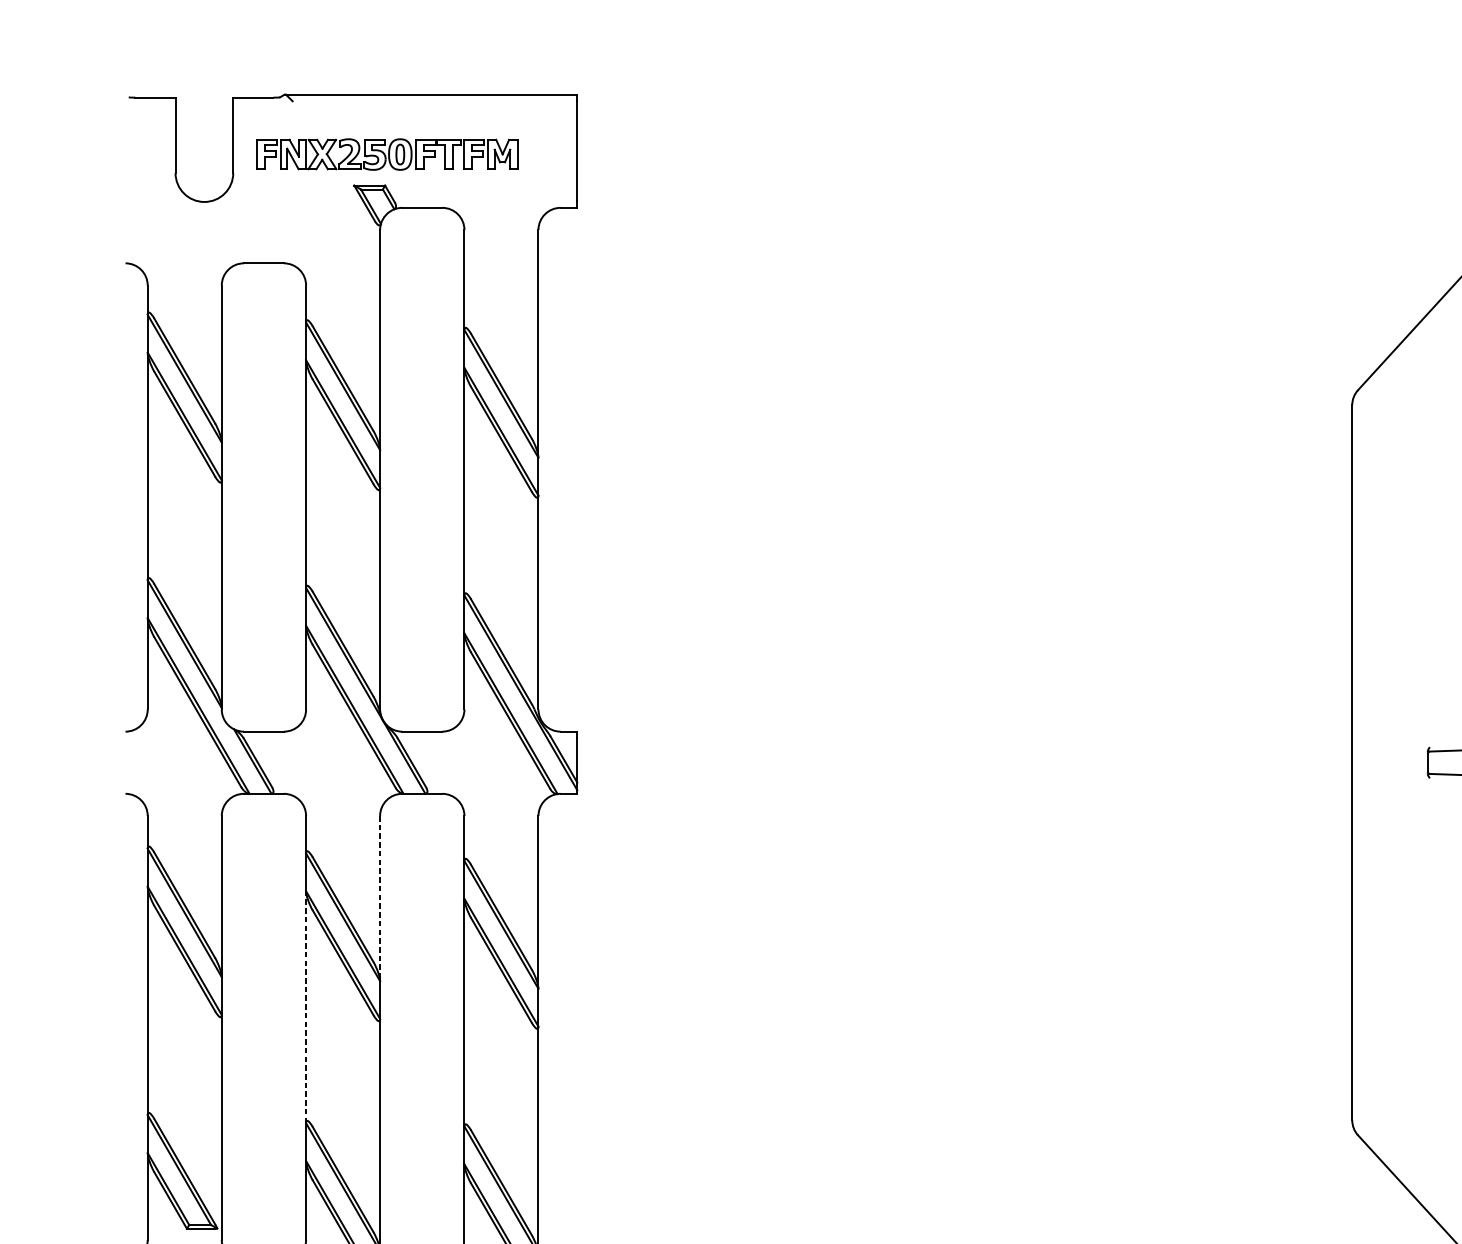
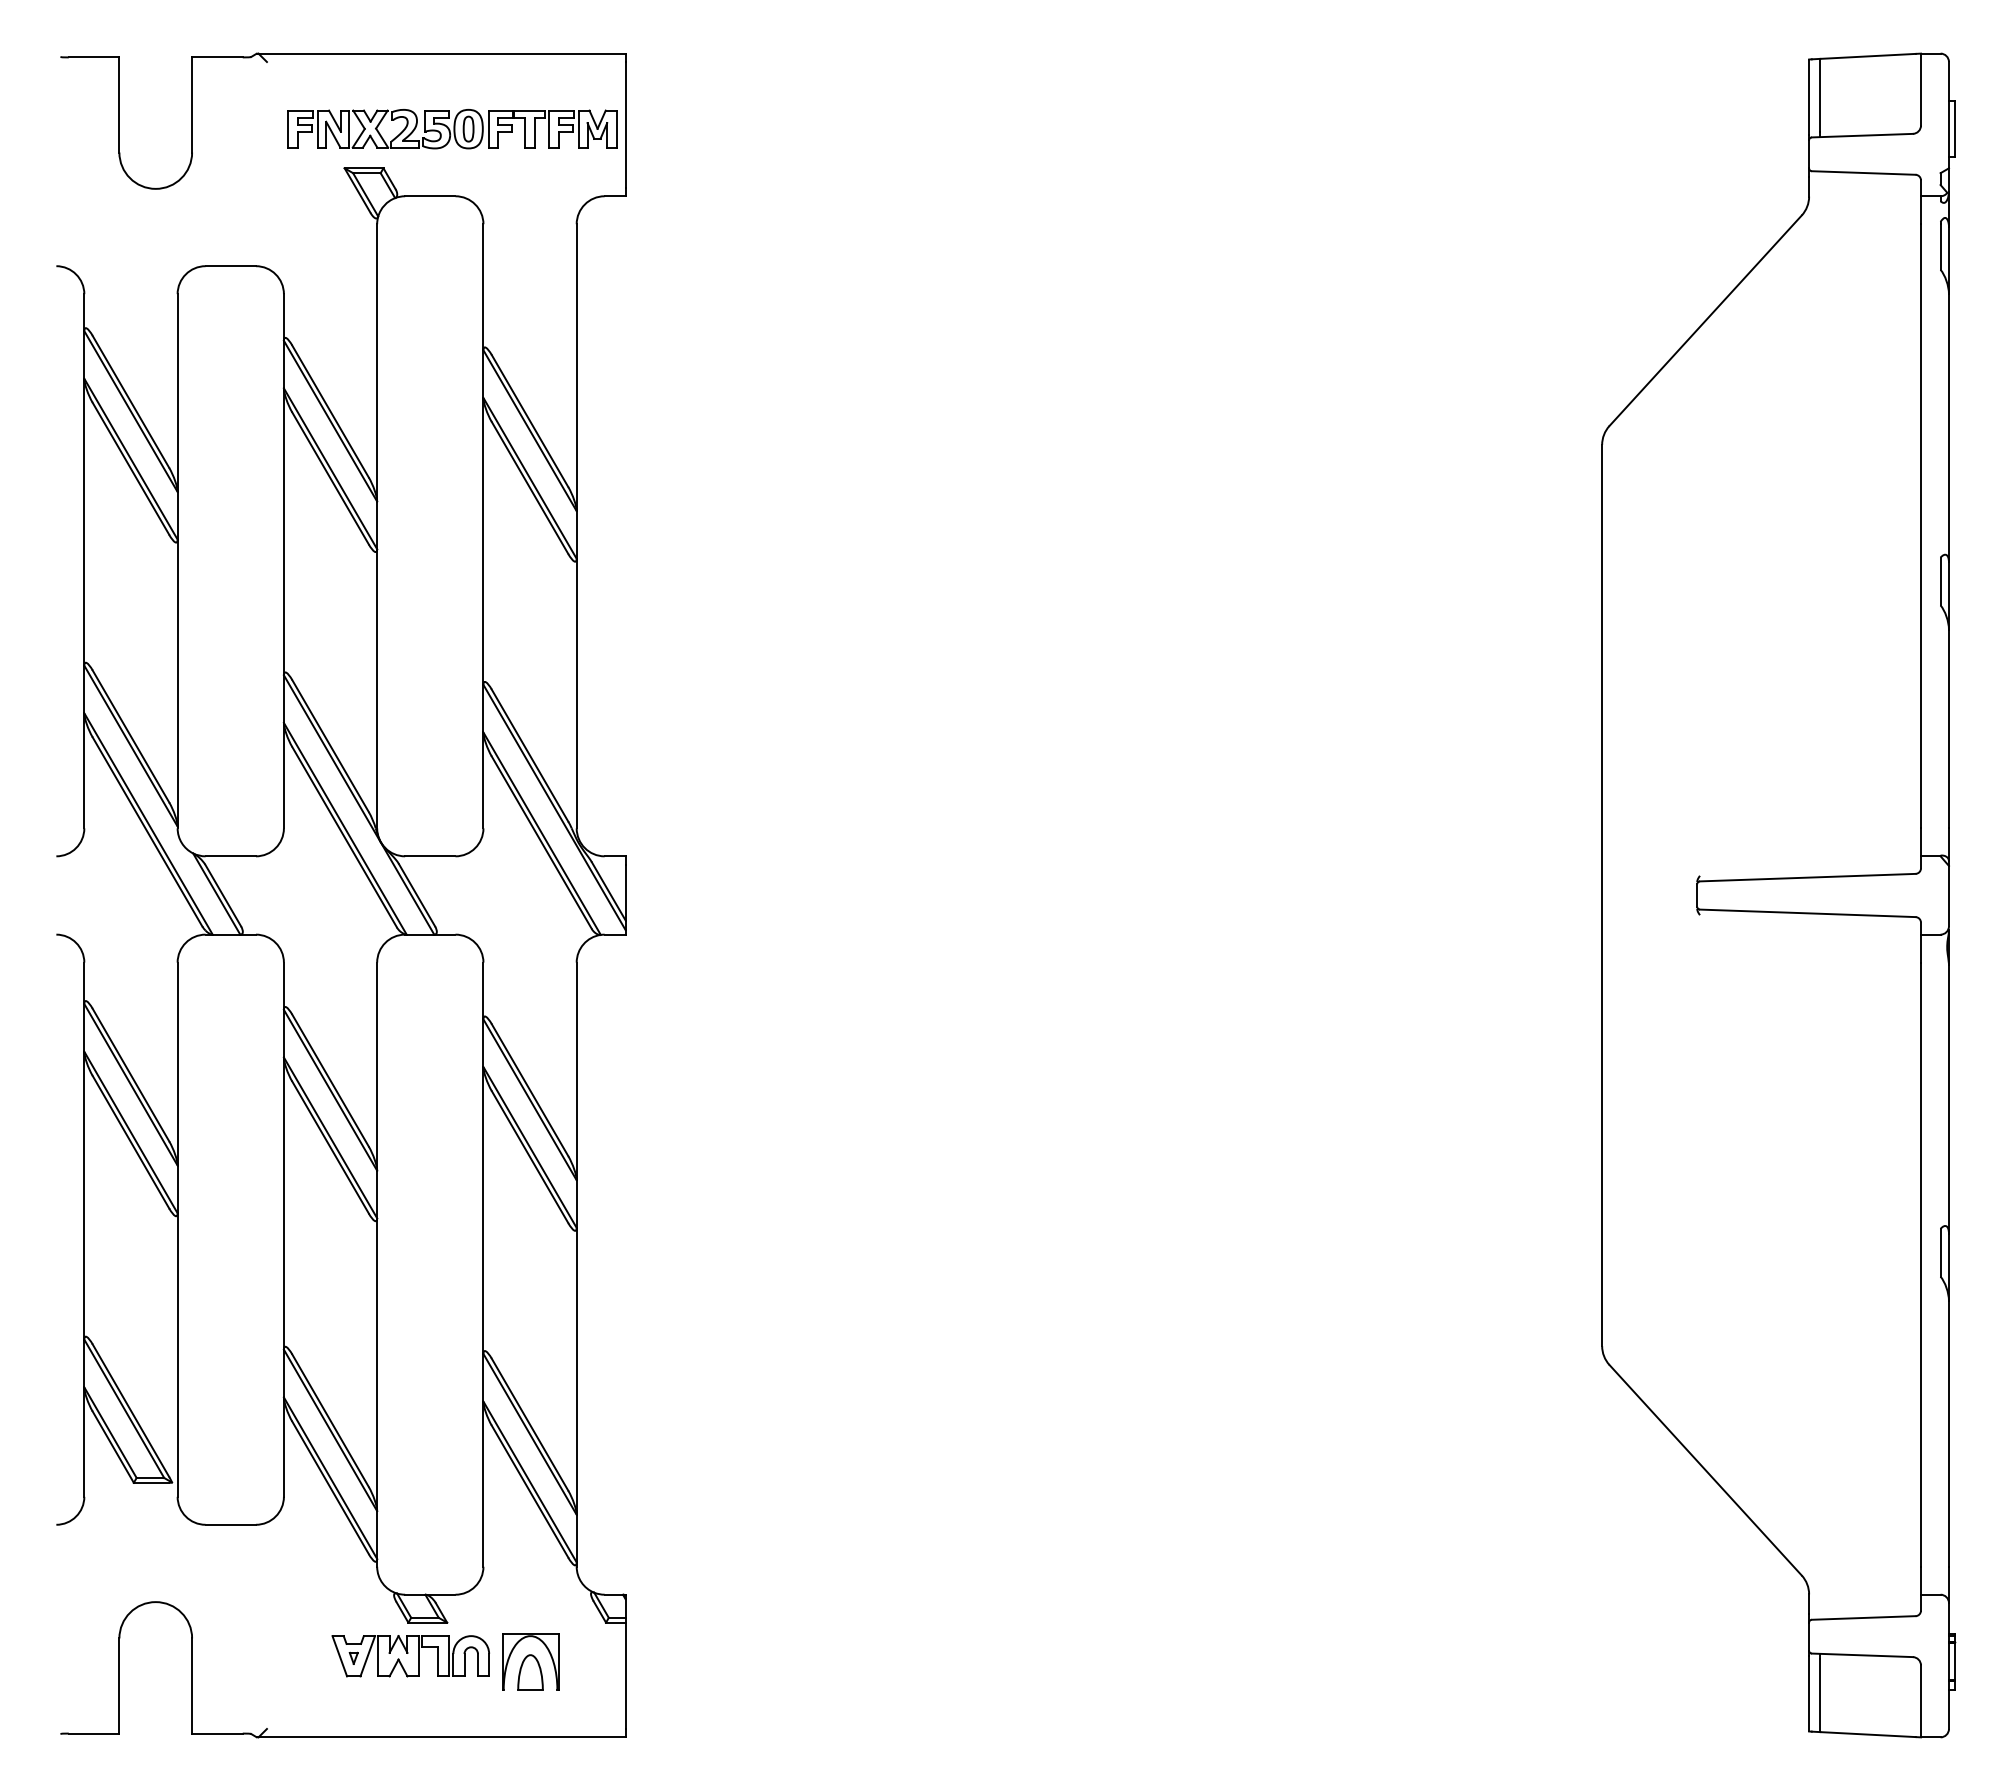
part: (387, 154) -> (452, 129), moved
line: (380, 899) -> (377, 1067), dashed -> solid
line: (305, 1007) -> (283, 1203), dashed -> solid

